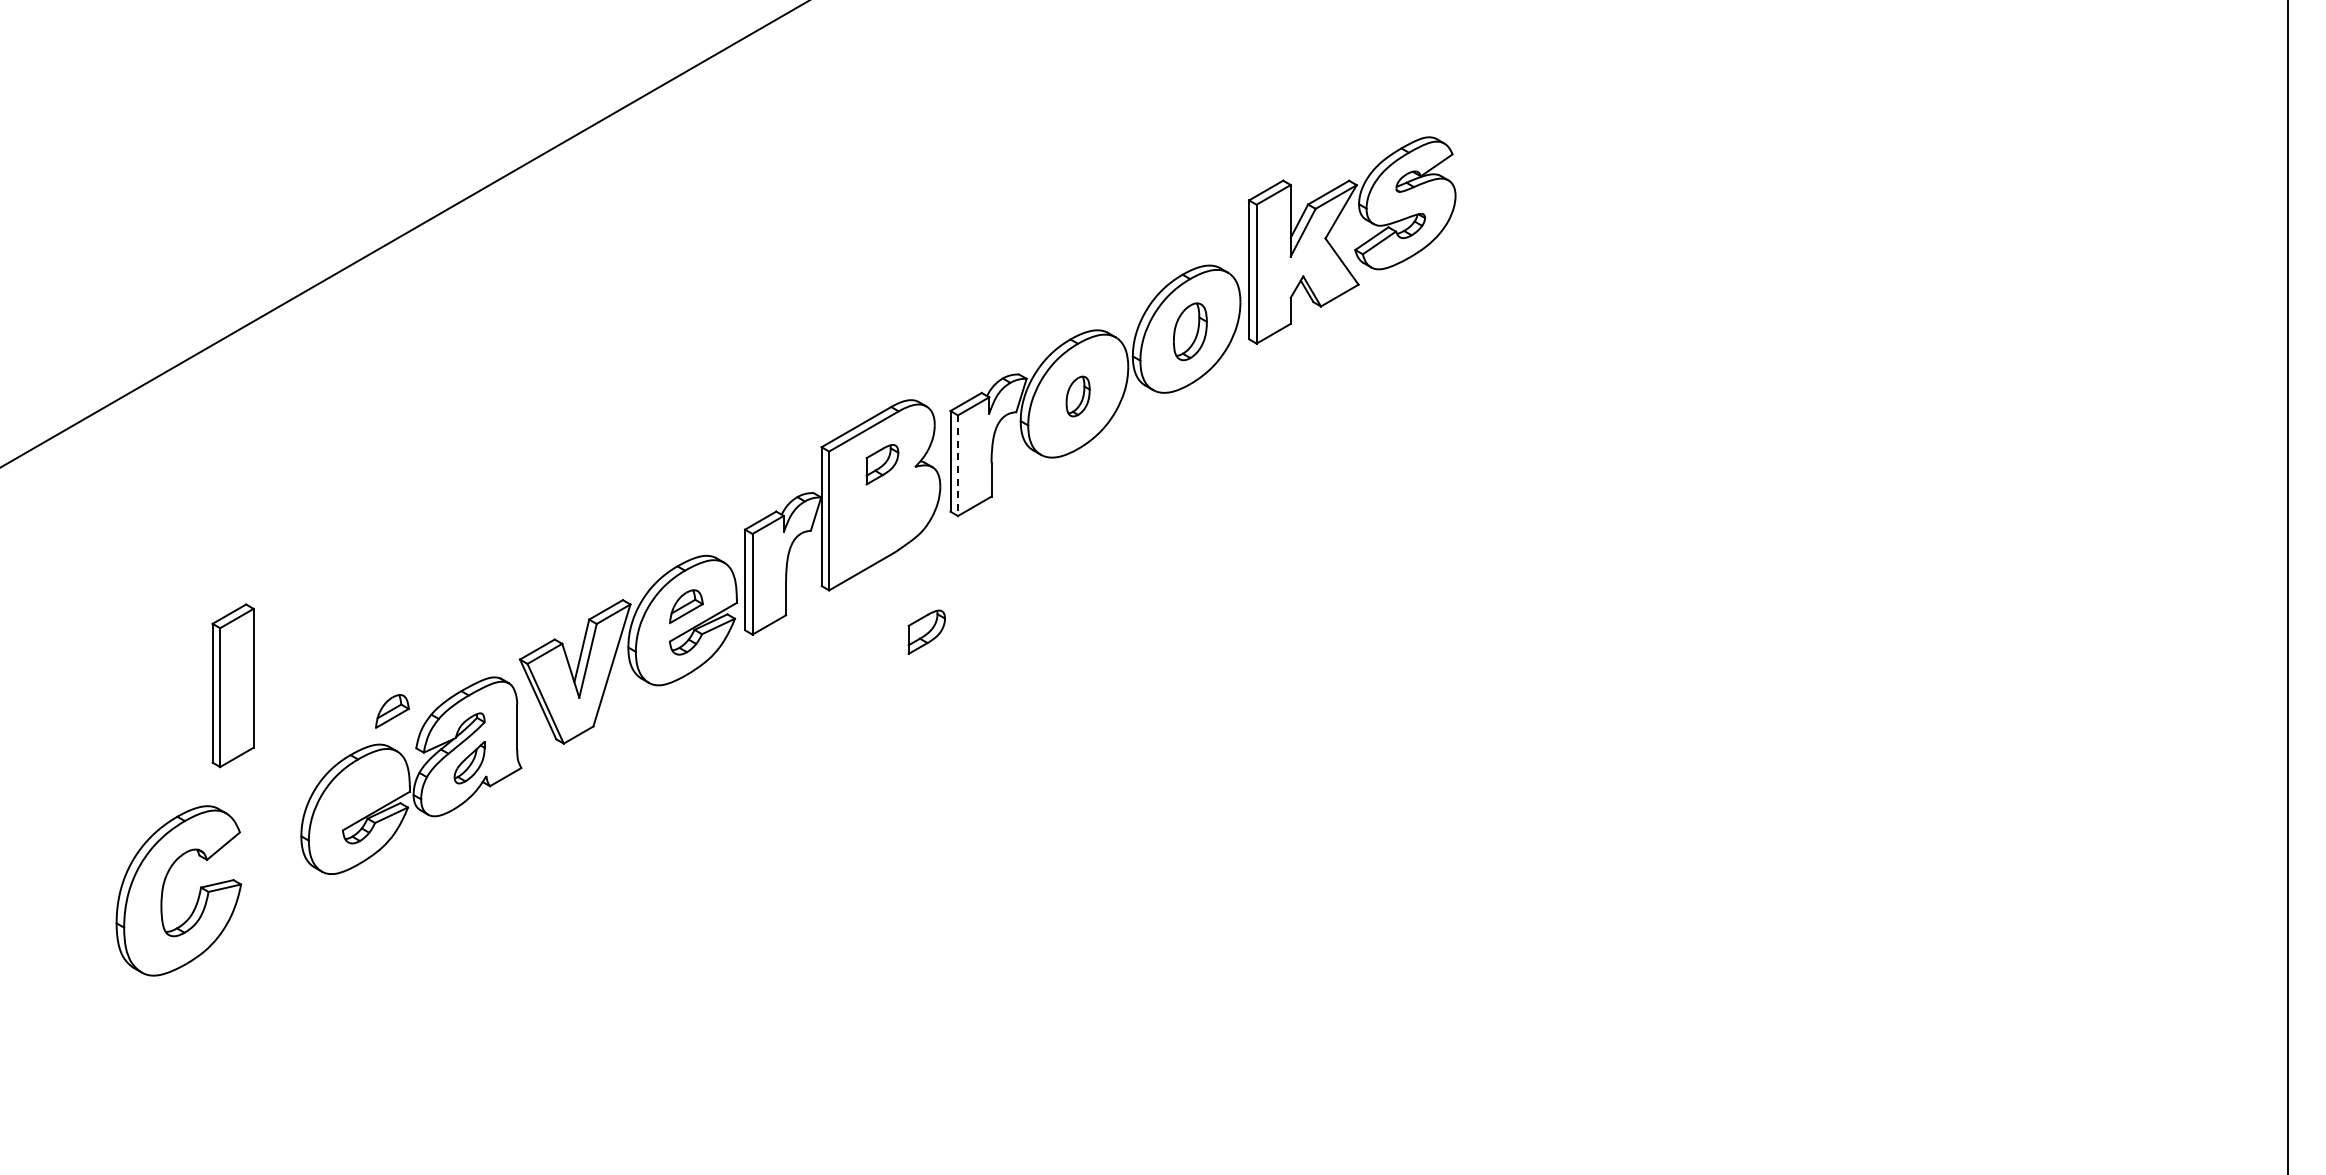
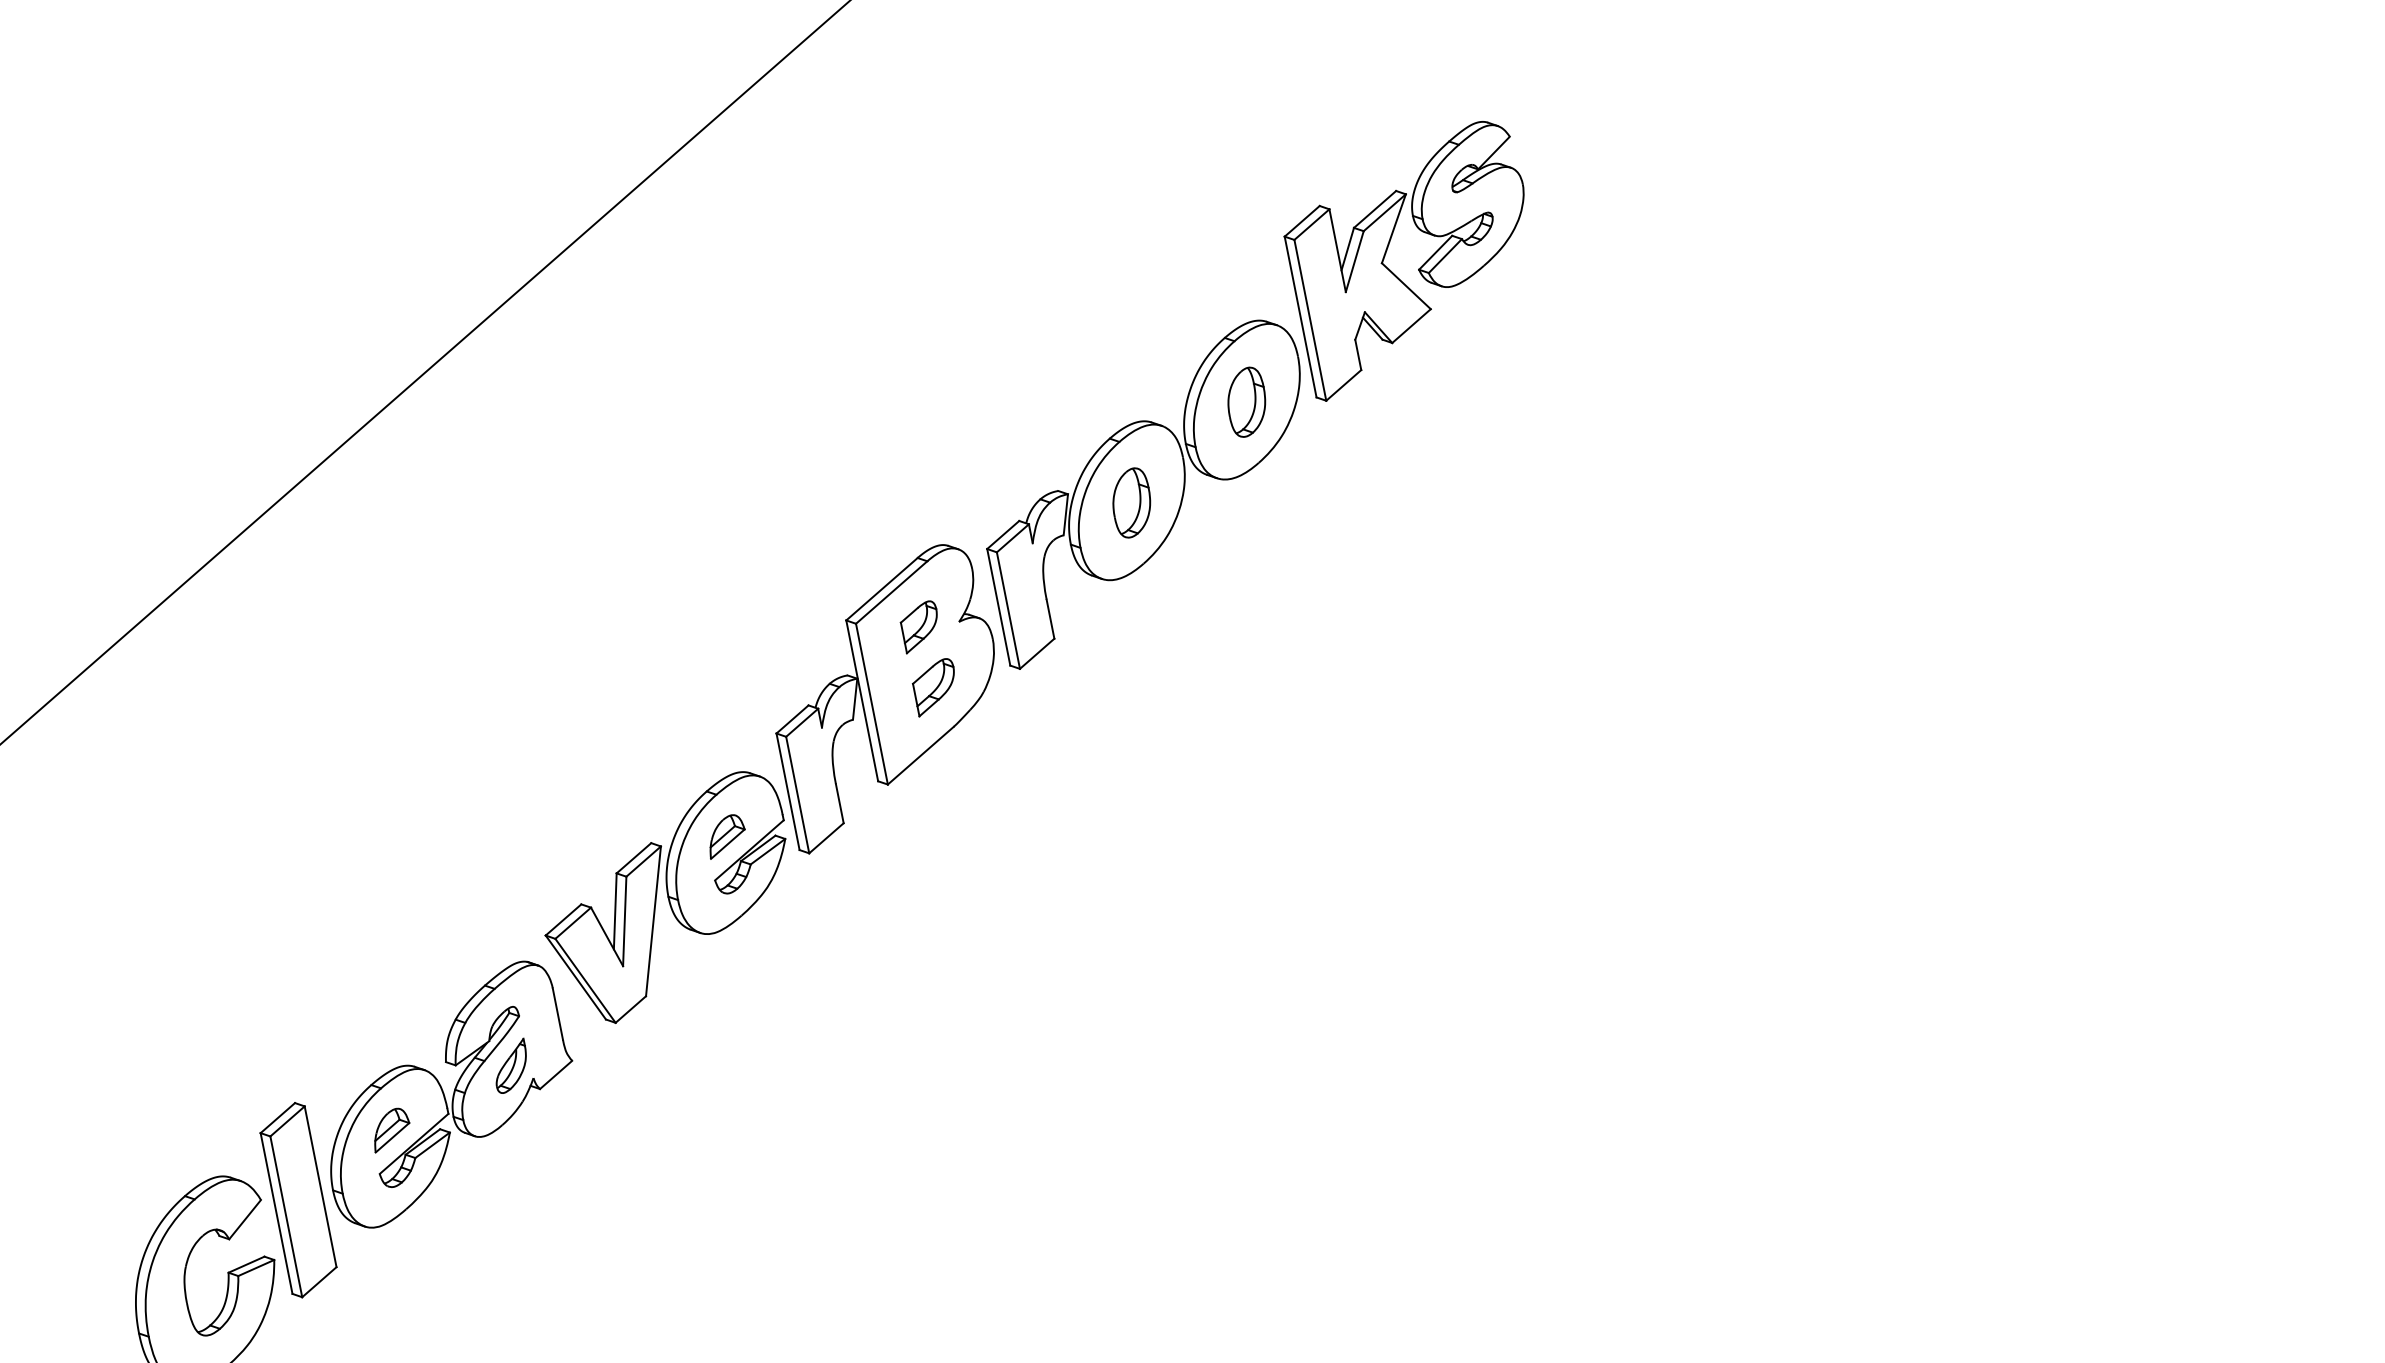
part: (1077, 396) -> (1130, 503), size x1.43
line: (958, 466) -> (1009, 611), dashed -> solid
part: (926, 631) -> (934, 686), moved
part: (232, 685) -> (297, 1199), moved
part: (392, 711) -> (390, 1129), moved

